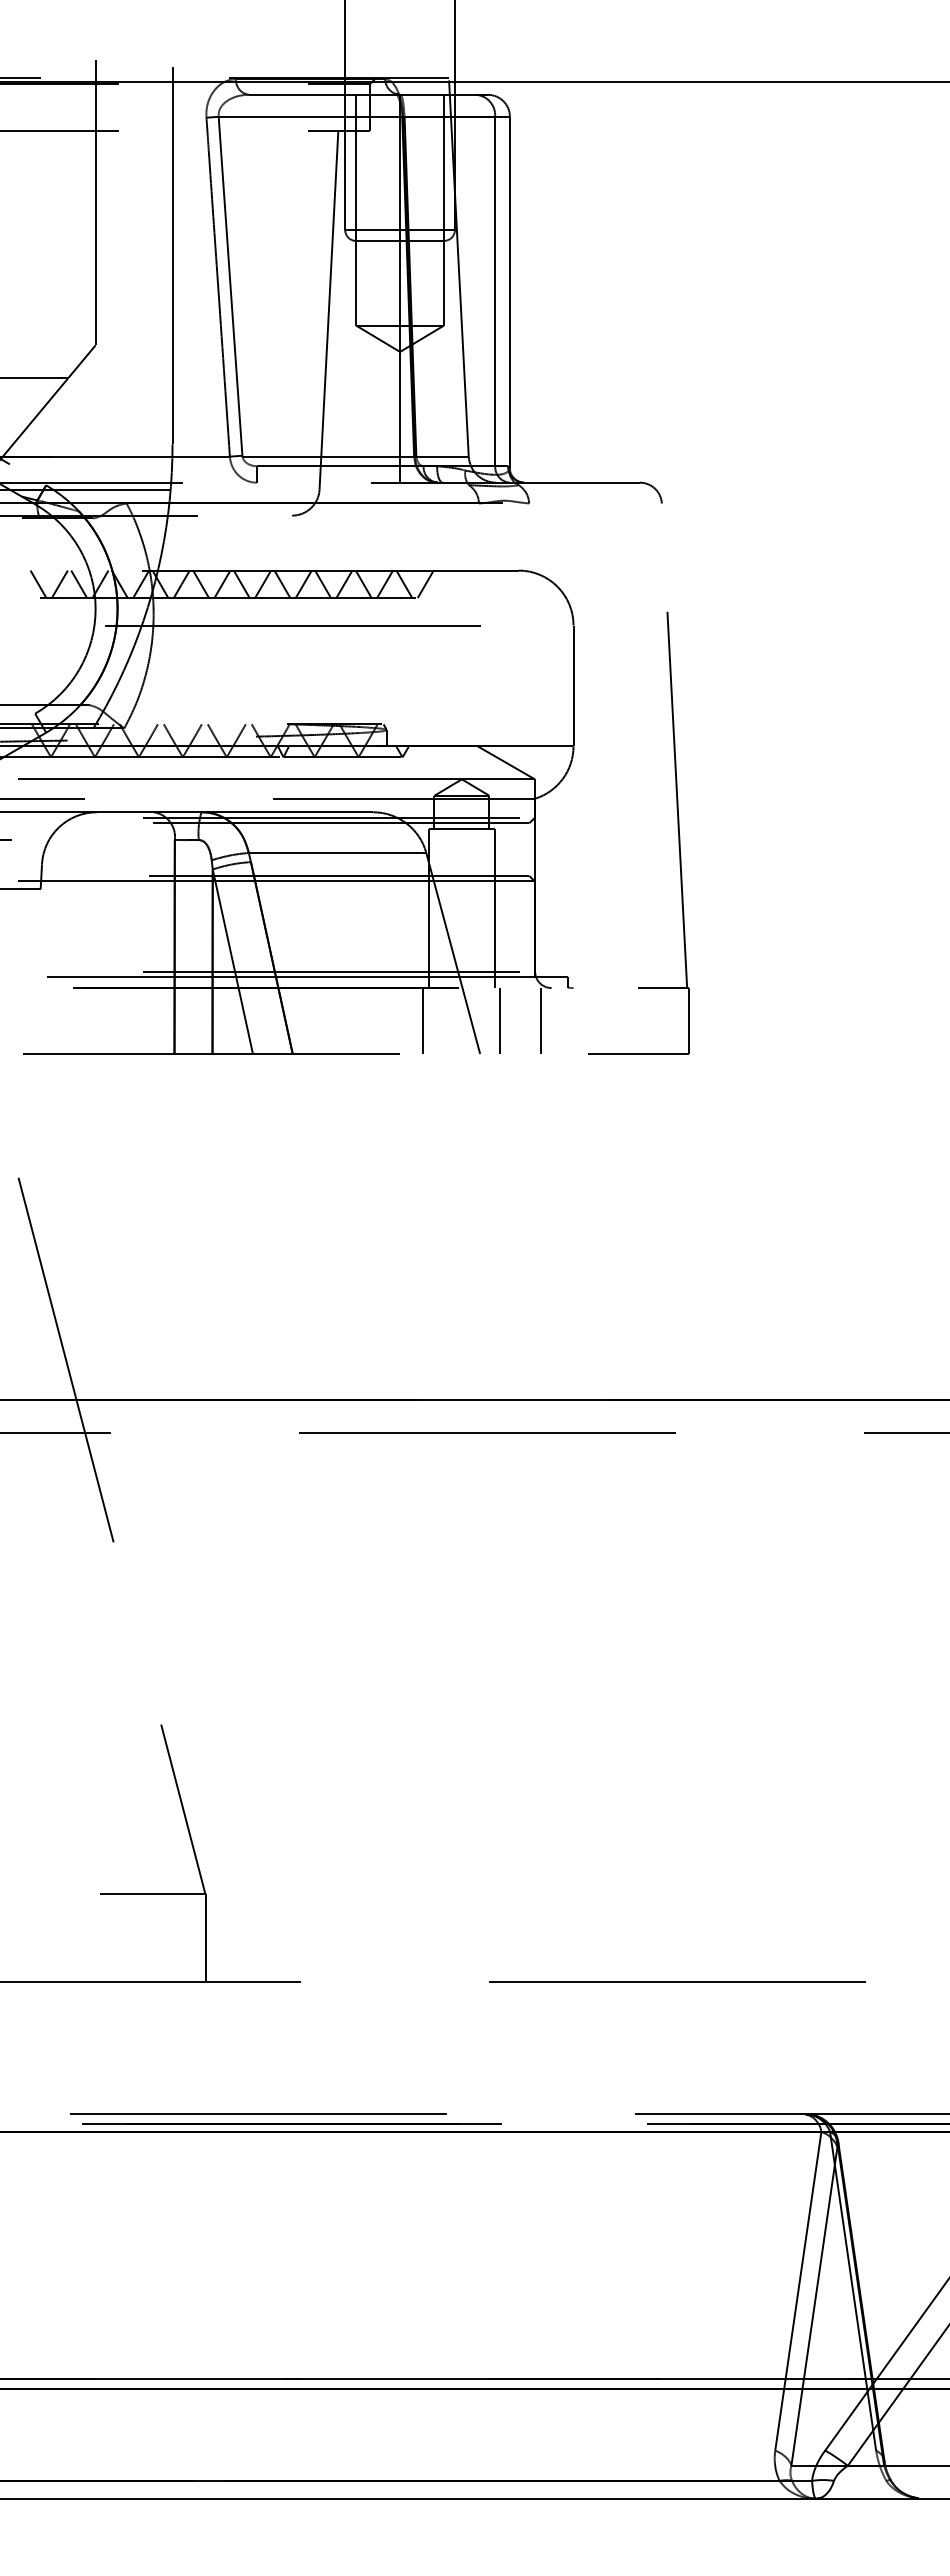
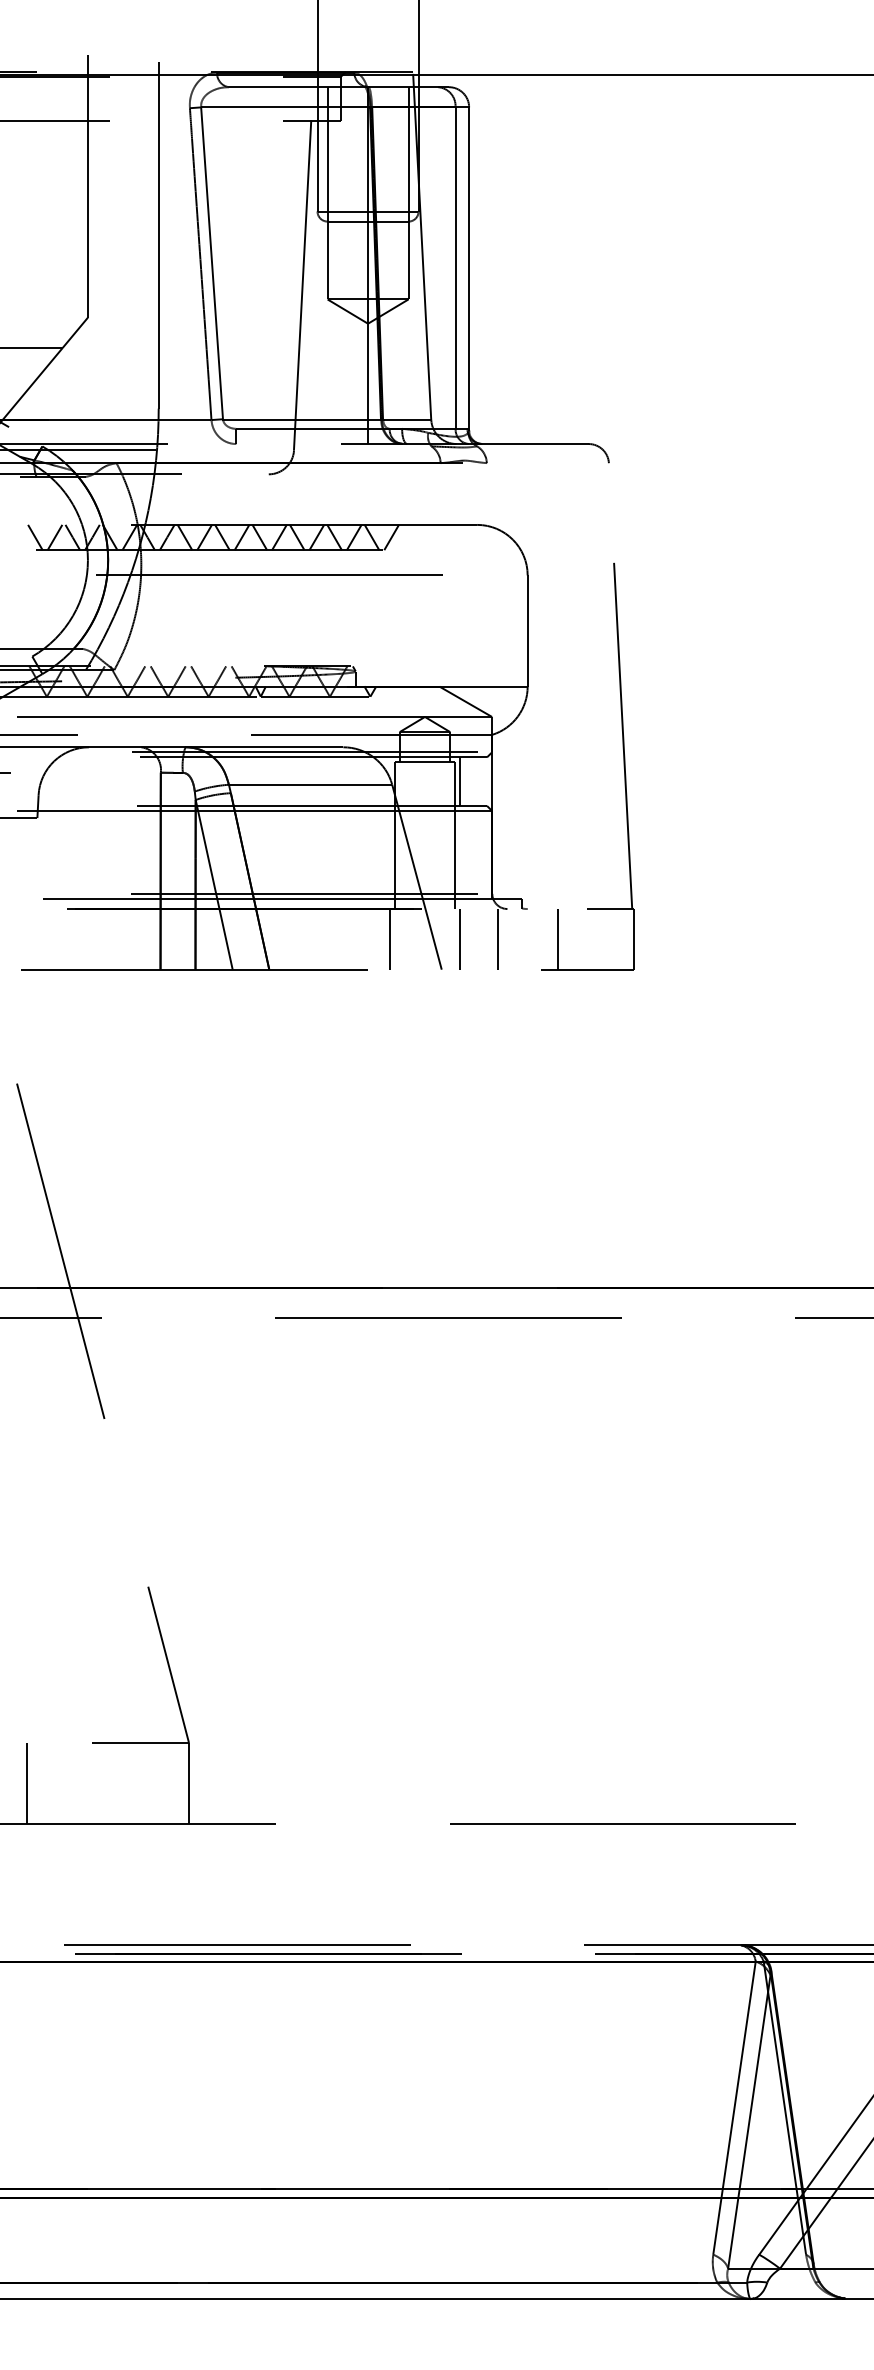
line: (499, 849) -> (459, 781), added
line: (606, 1020) -> (557, 938), added
line: (29, 1938) -> (27, 1783), added

